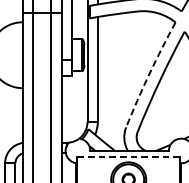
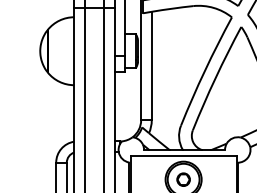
arc: (148, 73) -> (204, 70), dashed -> solid
line: (129, 157) -> (184, 156), dashed -> solid

